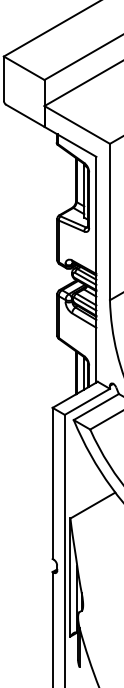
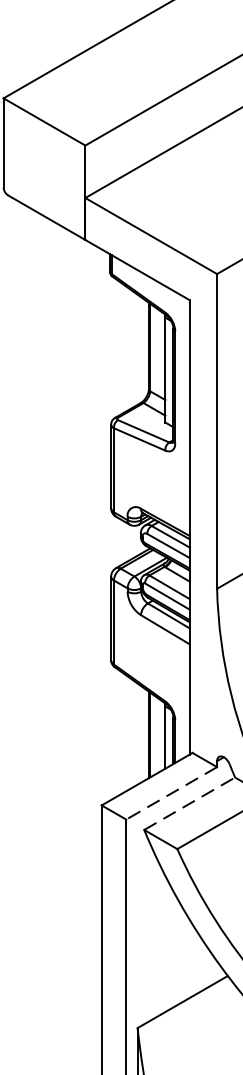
line: (86, 402) -> (169, 794), solid -> dashed
line: (96, 406) -> (189, 802), solid -> dashed

